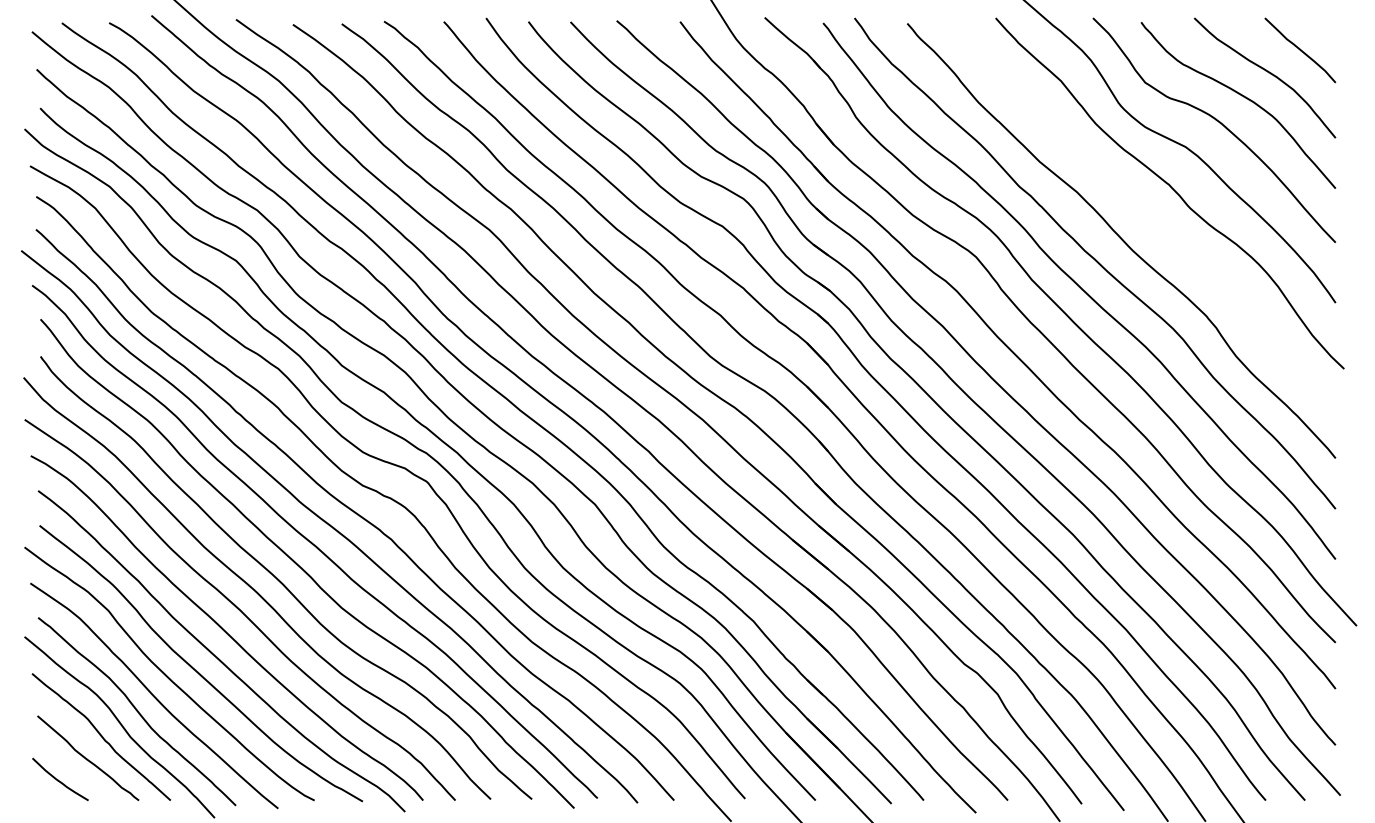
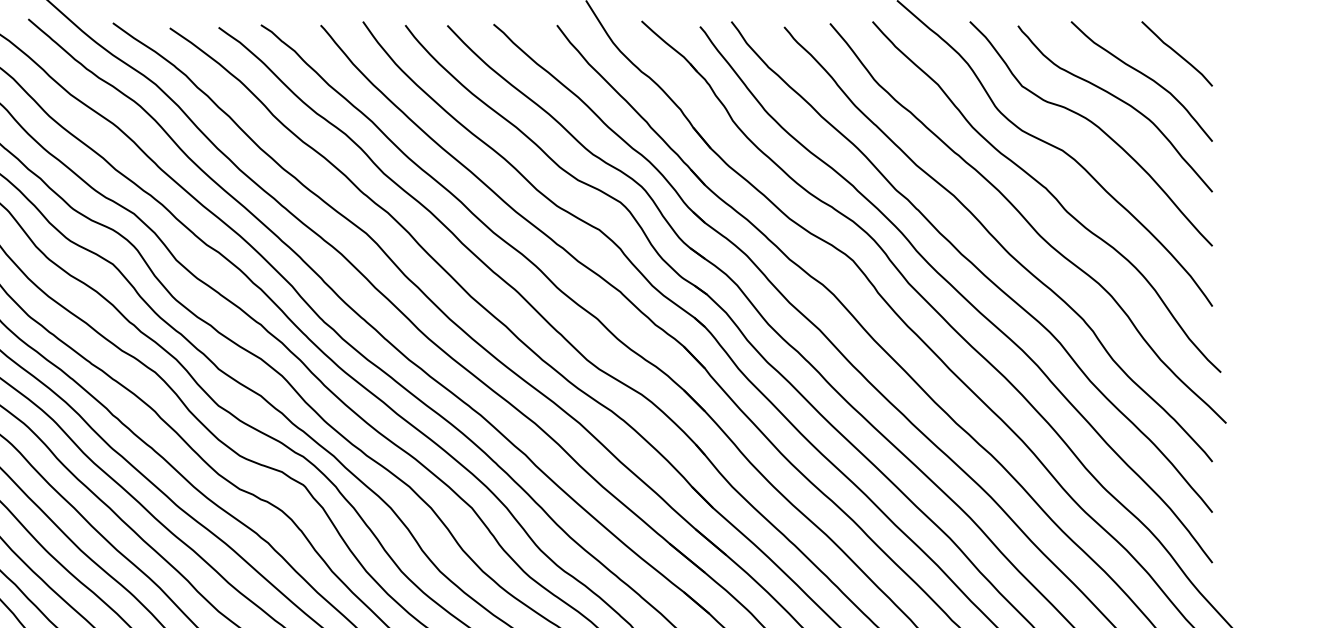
curve: (1150, 219) -> (1027, 223), added

